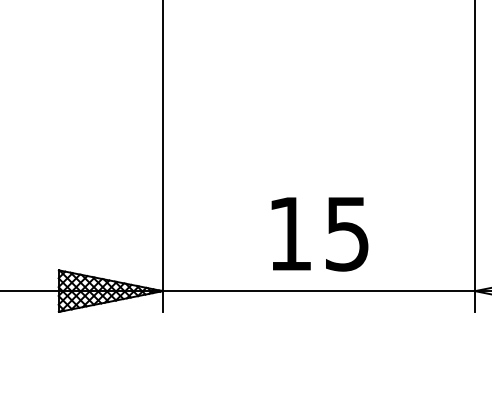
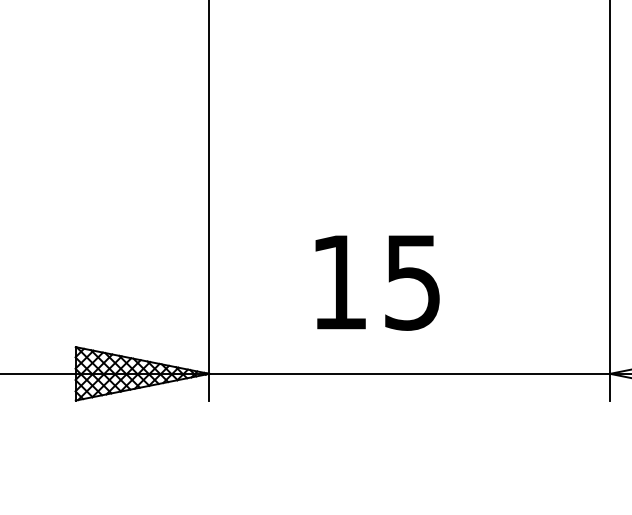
text: (319, 234) -> (376, 283), moved

